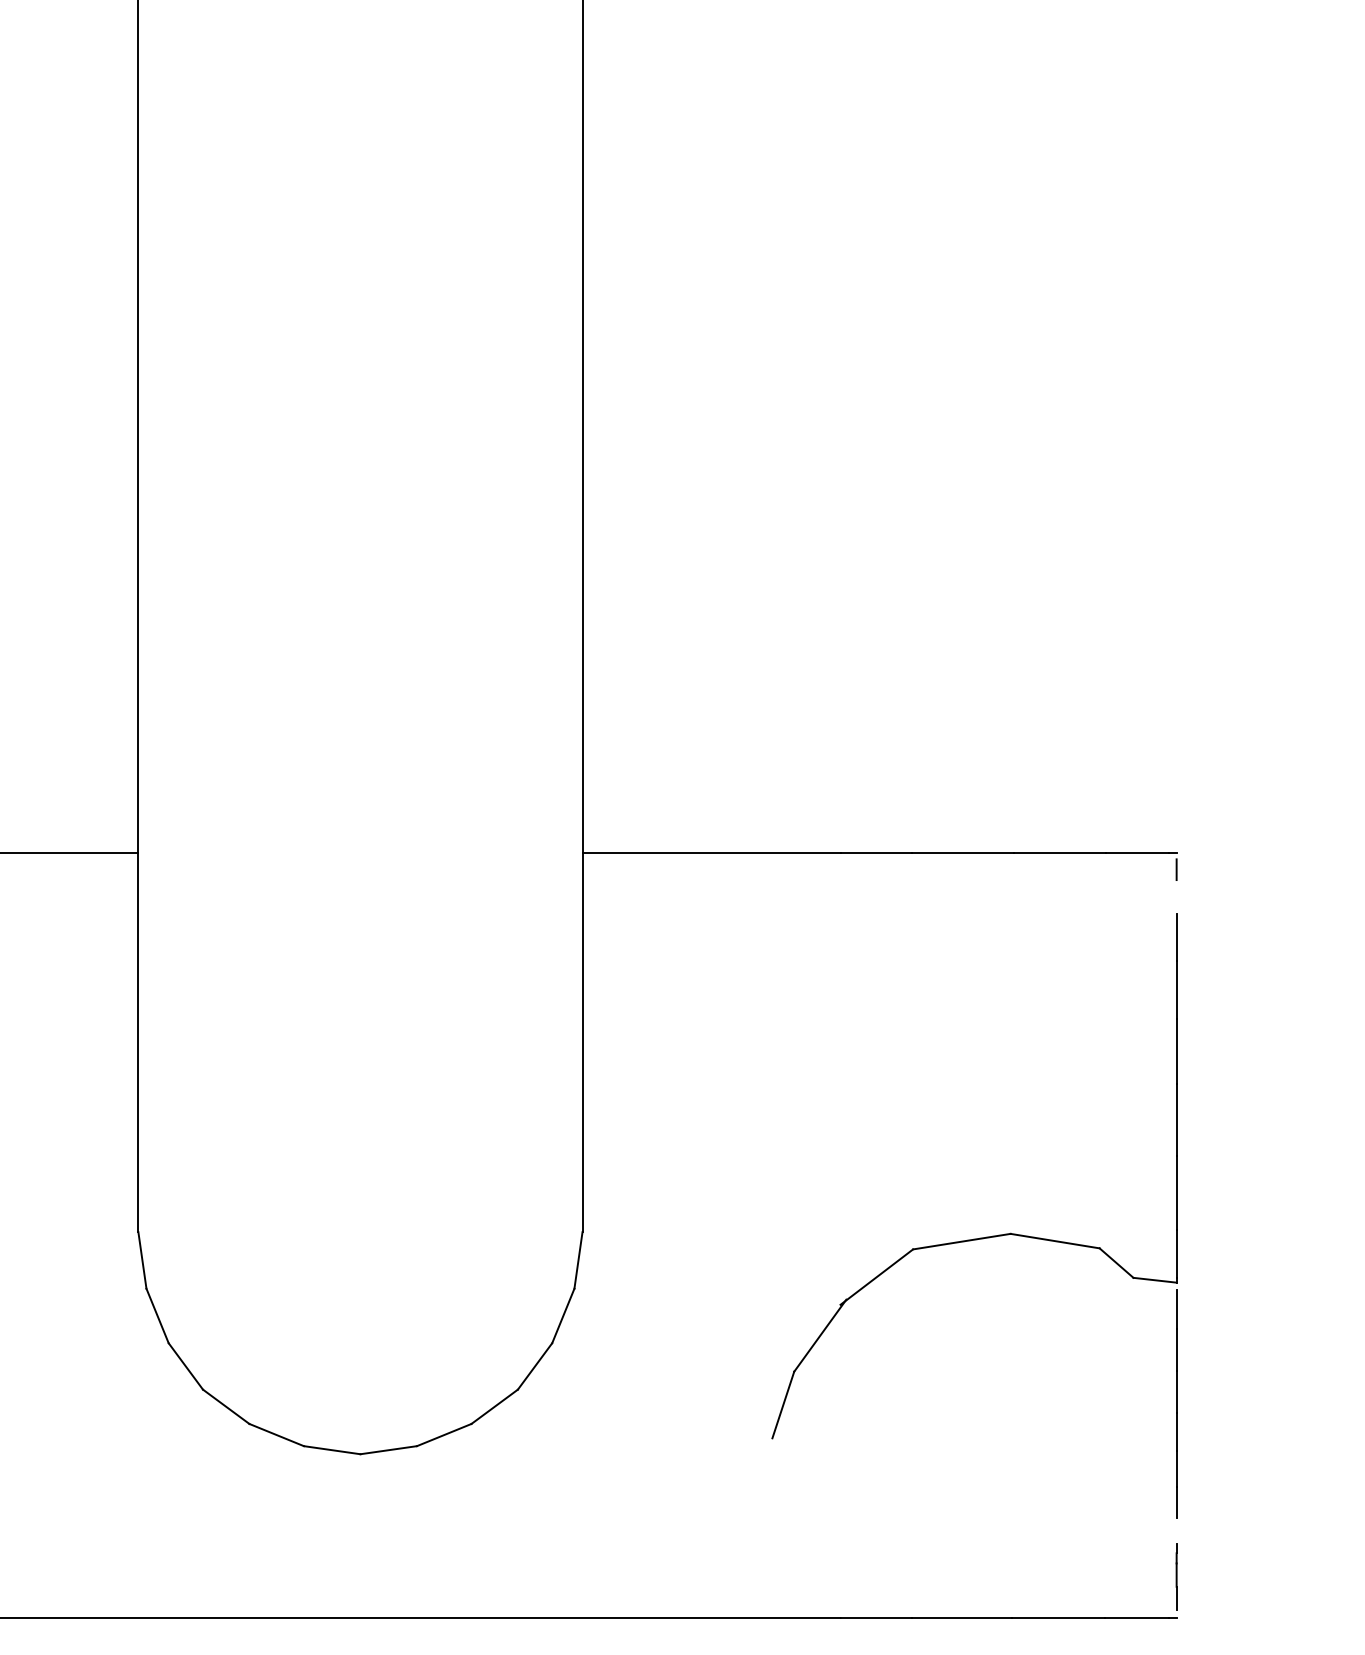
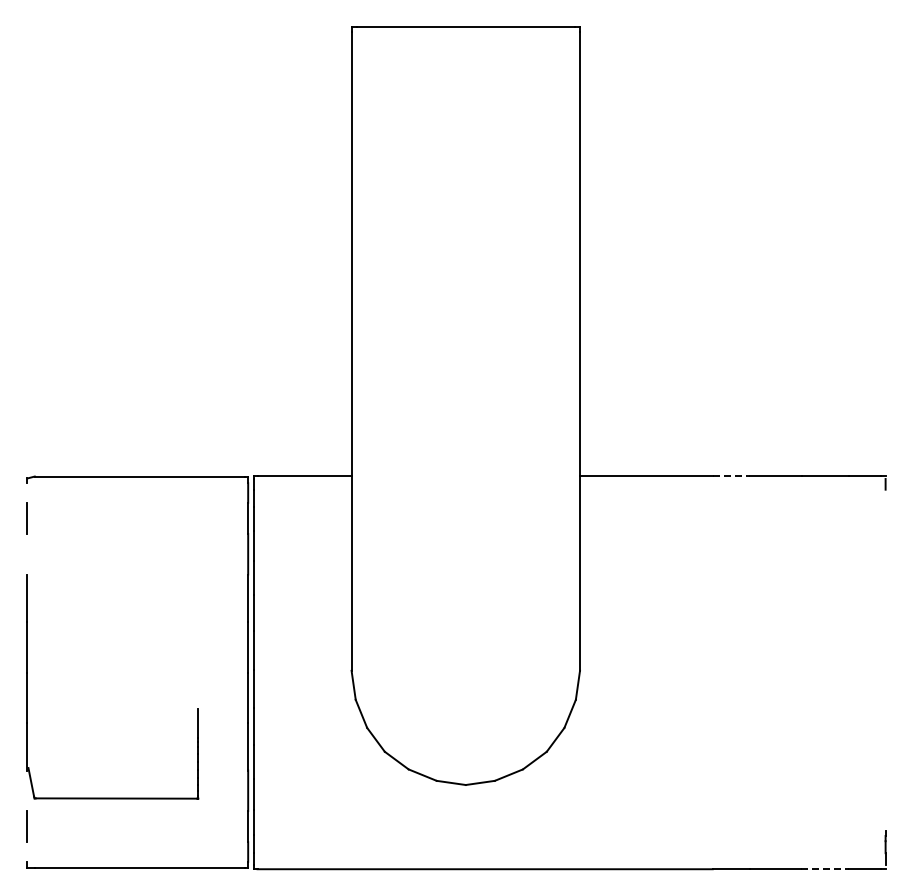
line: (877, 852) -> (731, 475), solid -> dashed
part: (974, 1237) -> (781, 673), removed
line: (1057, 1618) -> (824, 869), solid -> dashed

